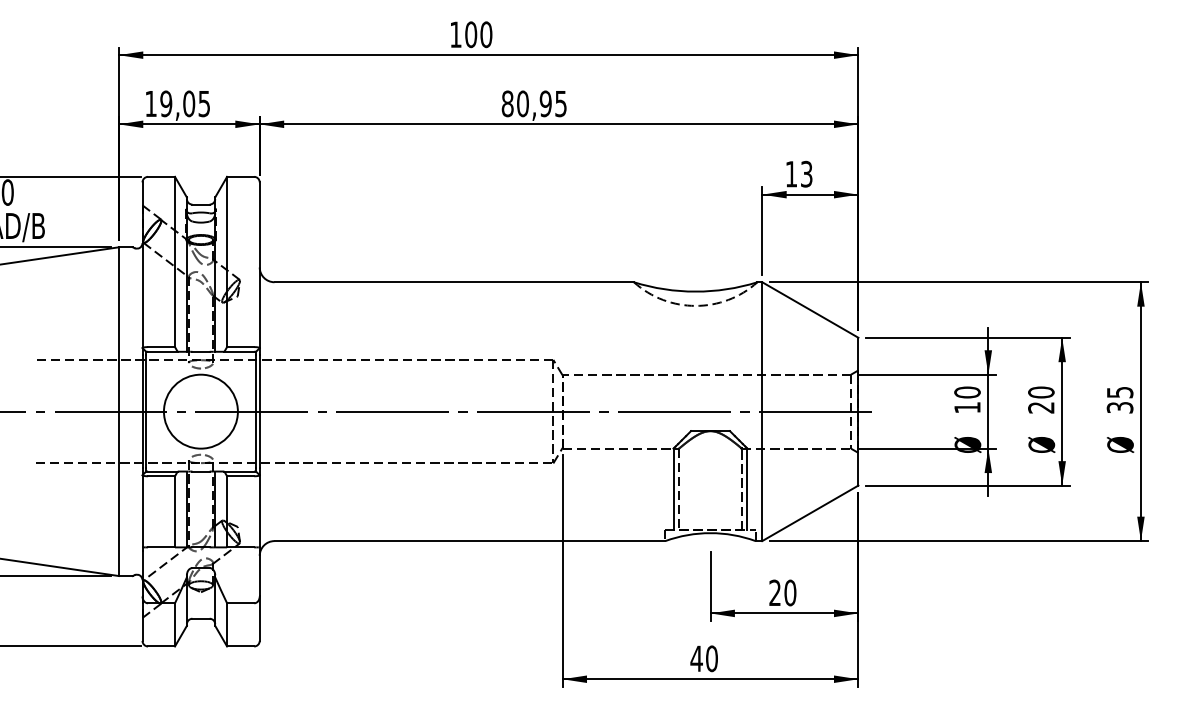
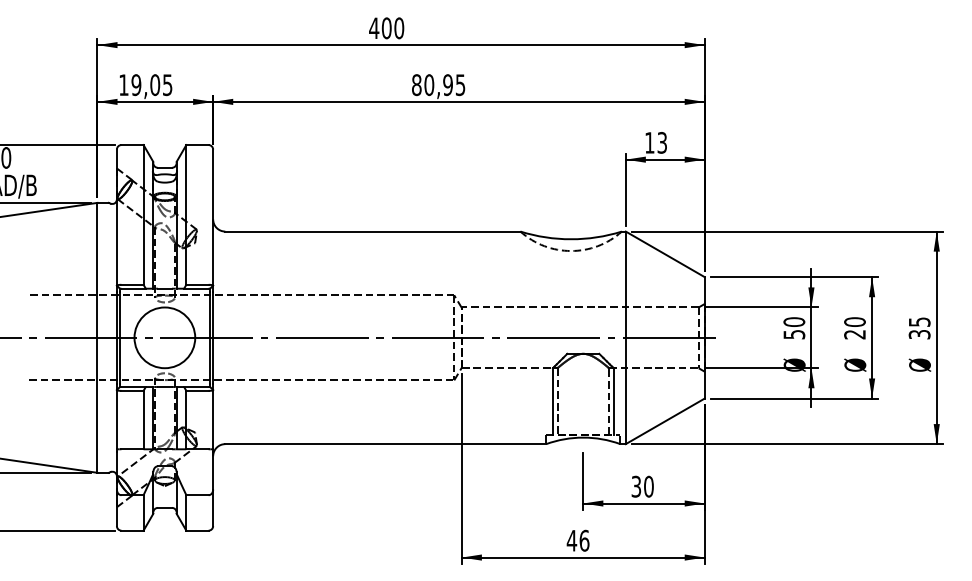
text: (456, 33) -> (374, 27), 100 -> 400
text: (967, 407) -> (794, 334), 10 -> 50
text: (775, 592) -> (636, 486), 20 -> 30
text: (711, 658) -> (584, 540), 40 -> 46

